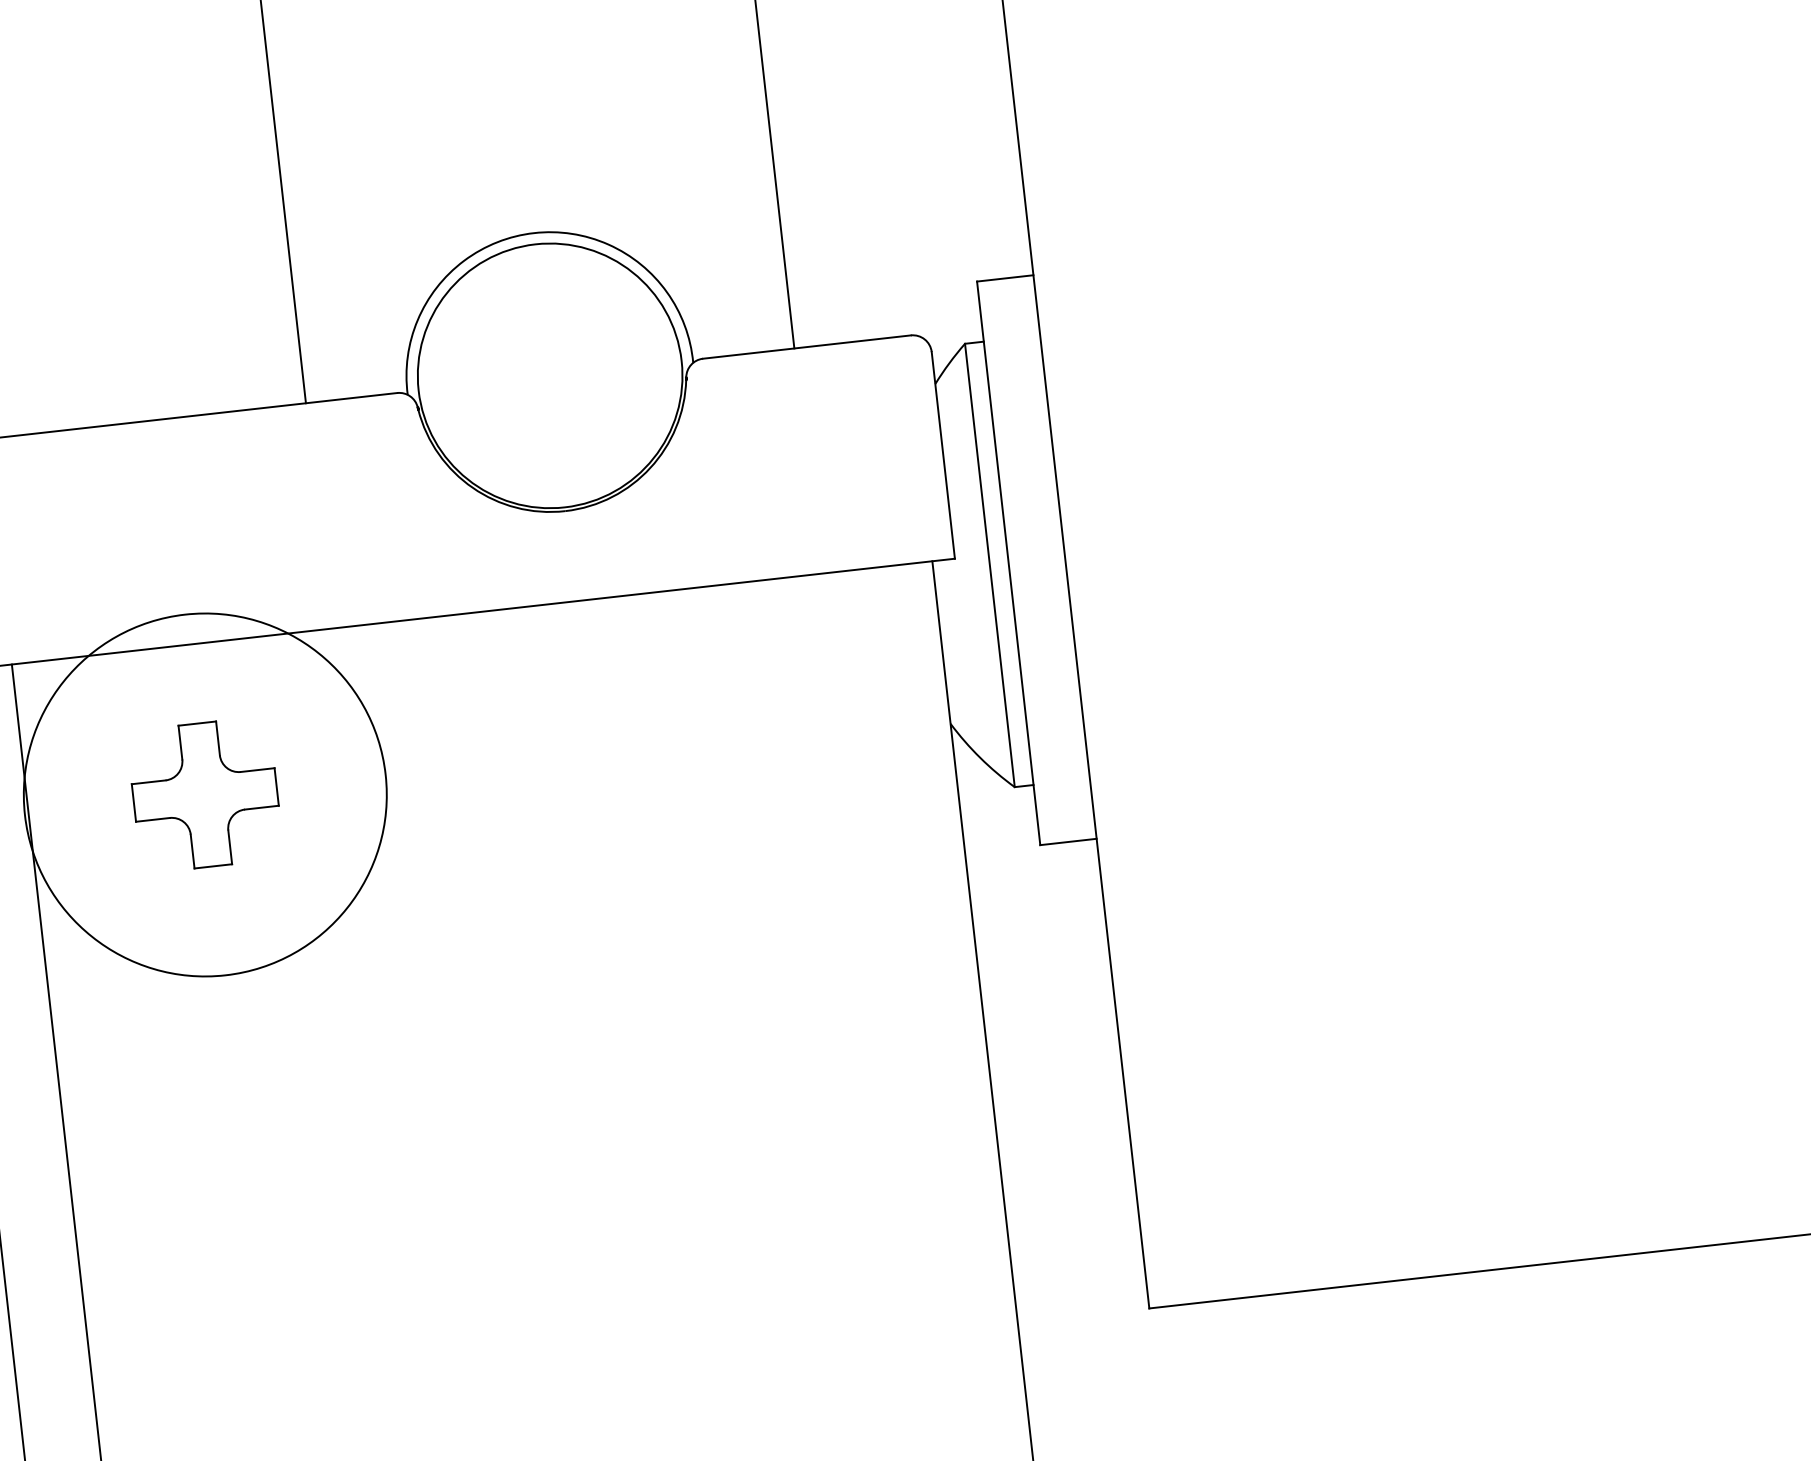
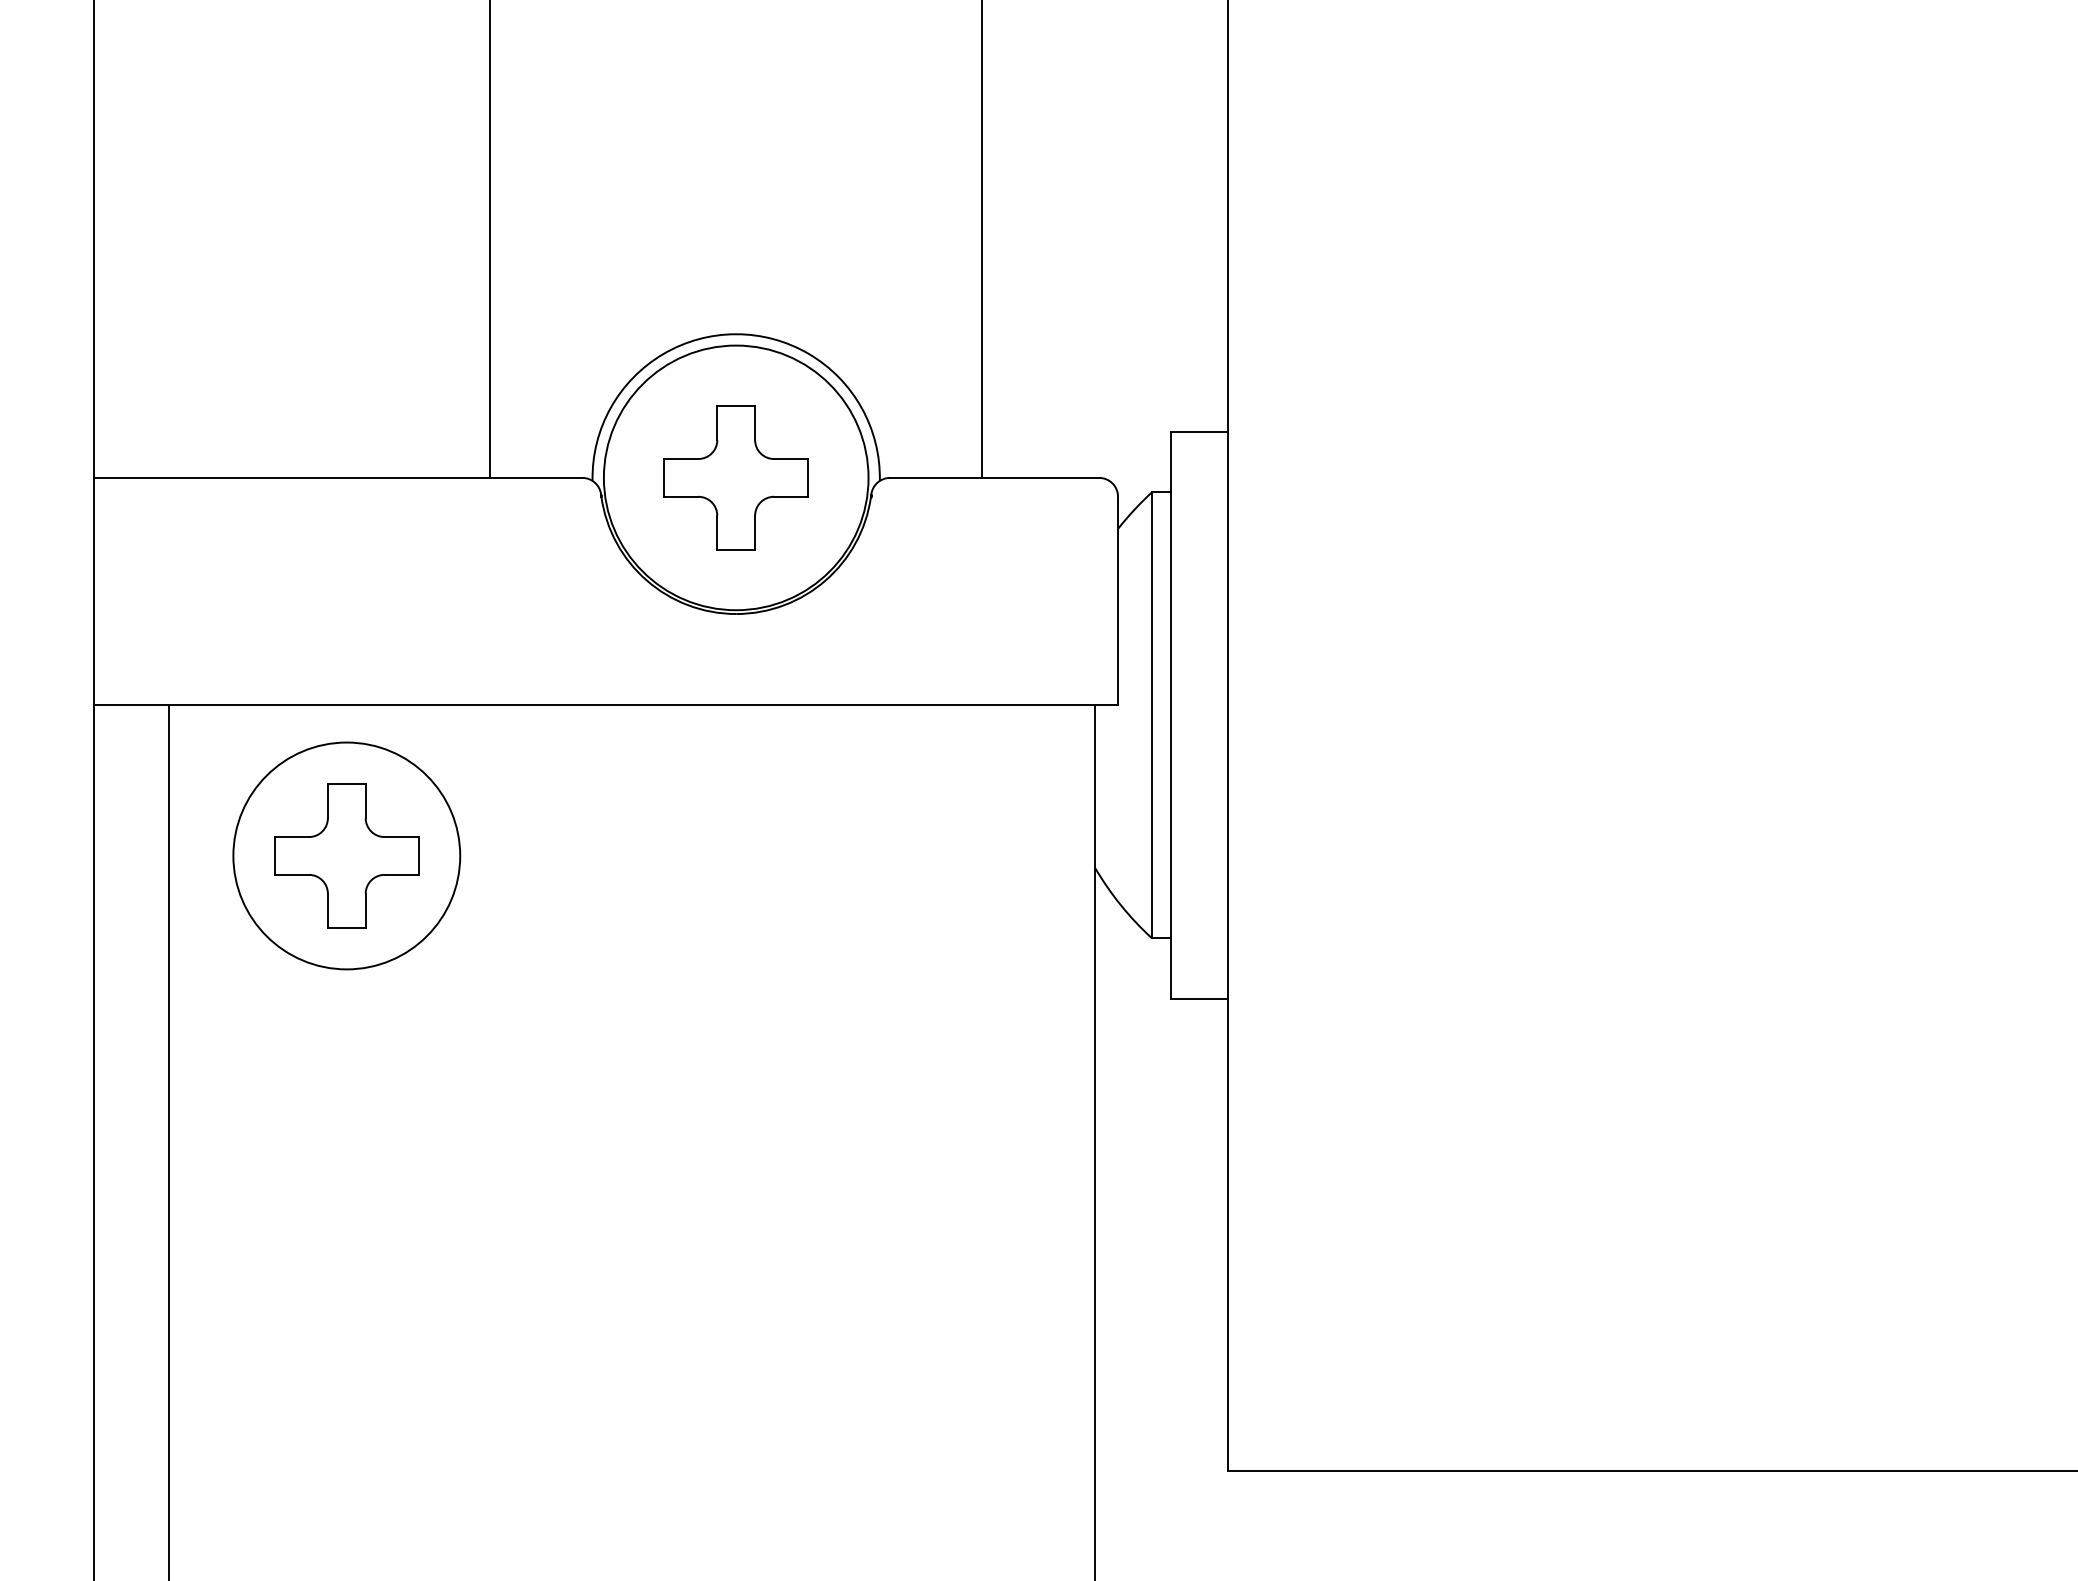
part: (549, 375) -> (735, 477), added
circle: (204, 794) -> (346, 855), size x0.62

